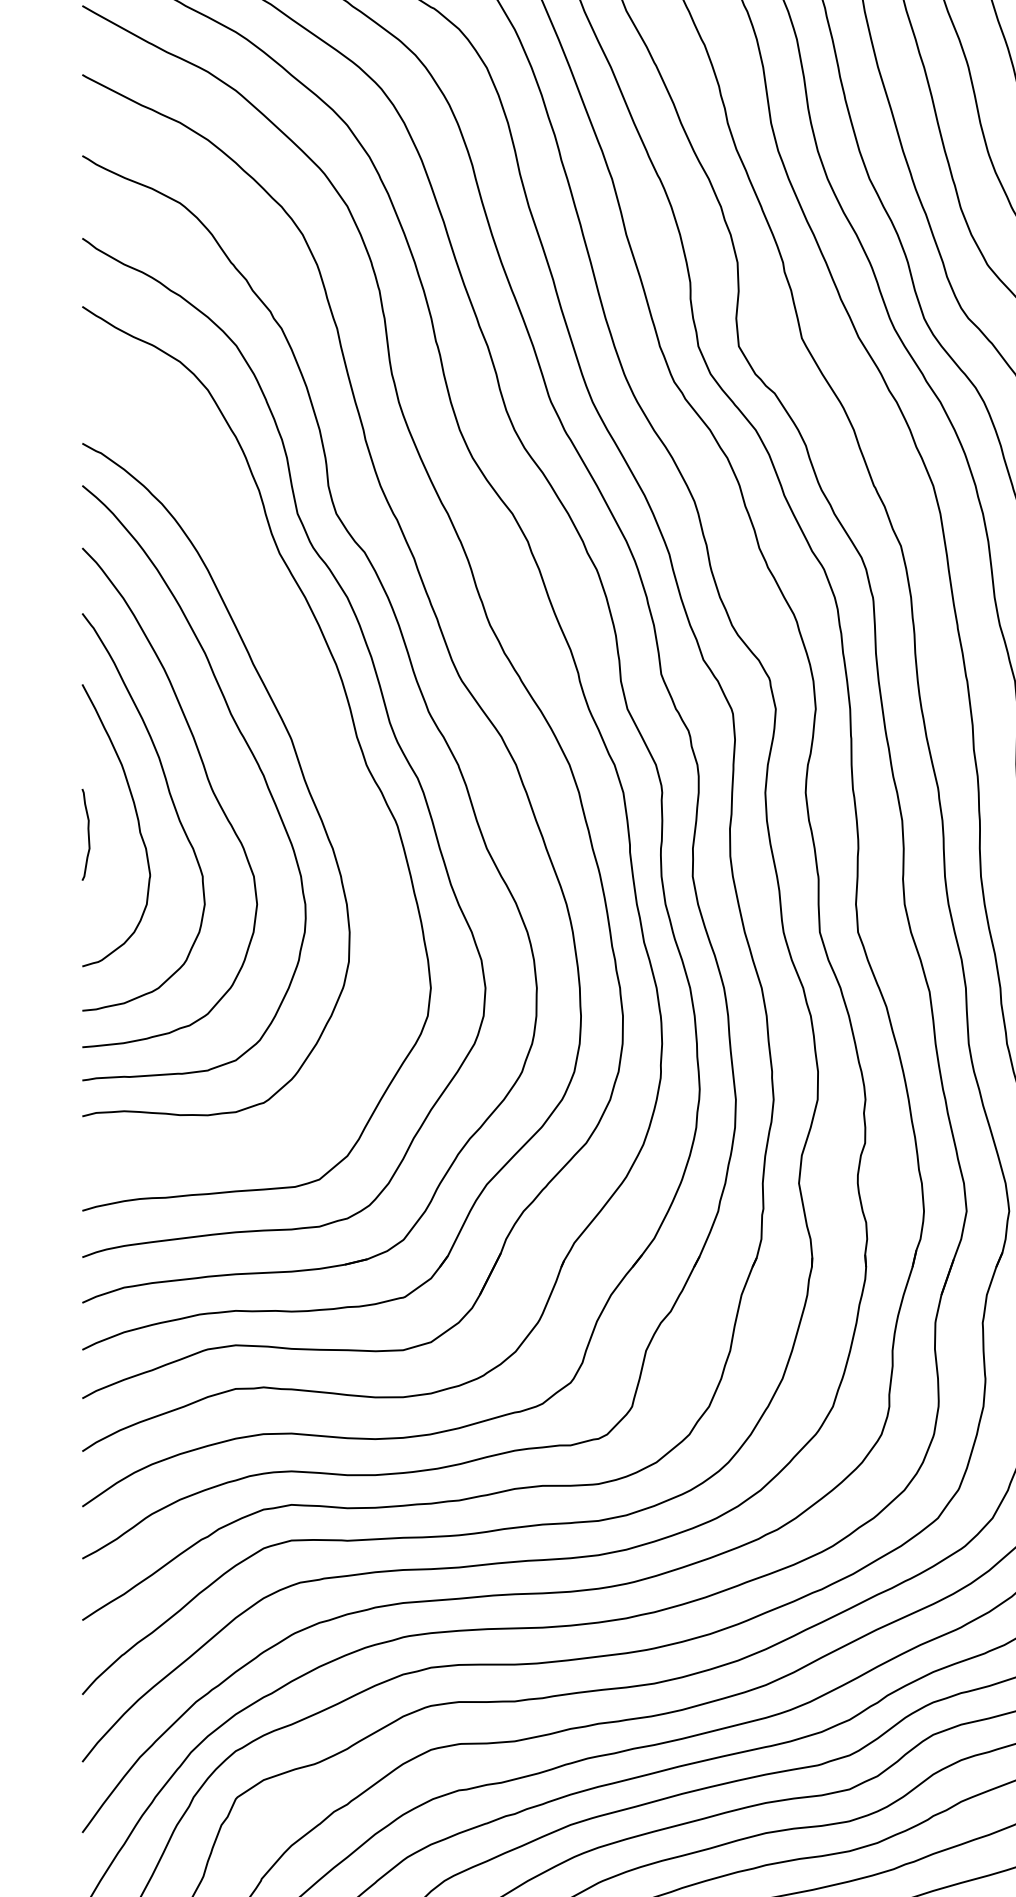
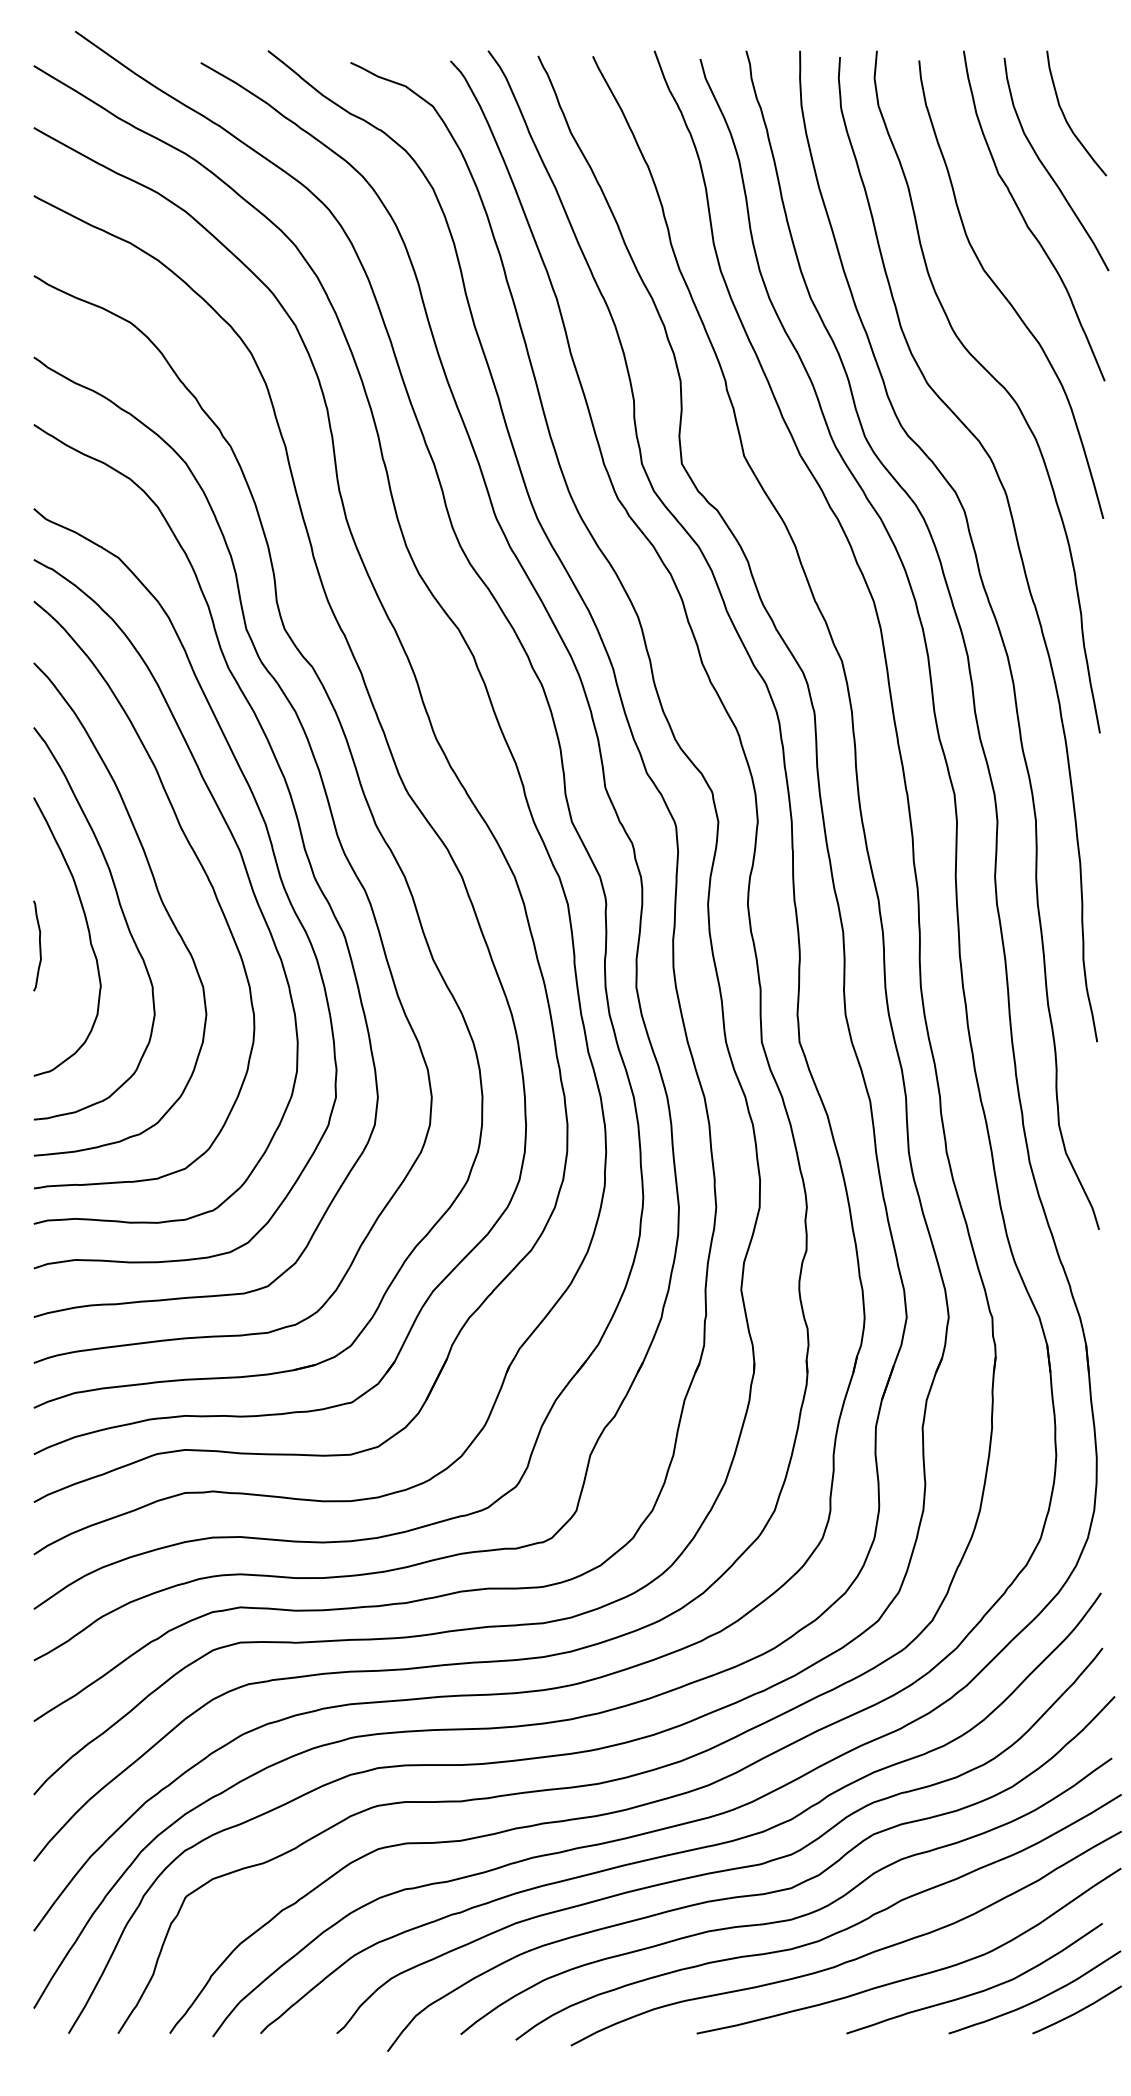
curve: (326, 748) -> (274, 860), added

